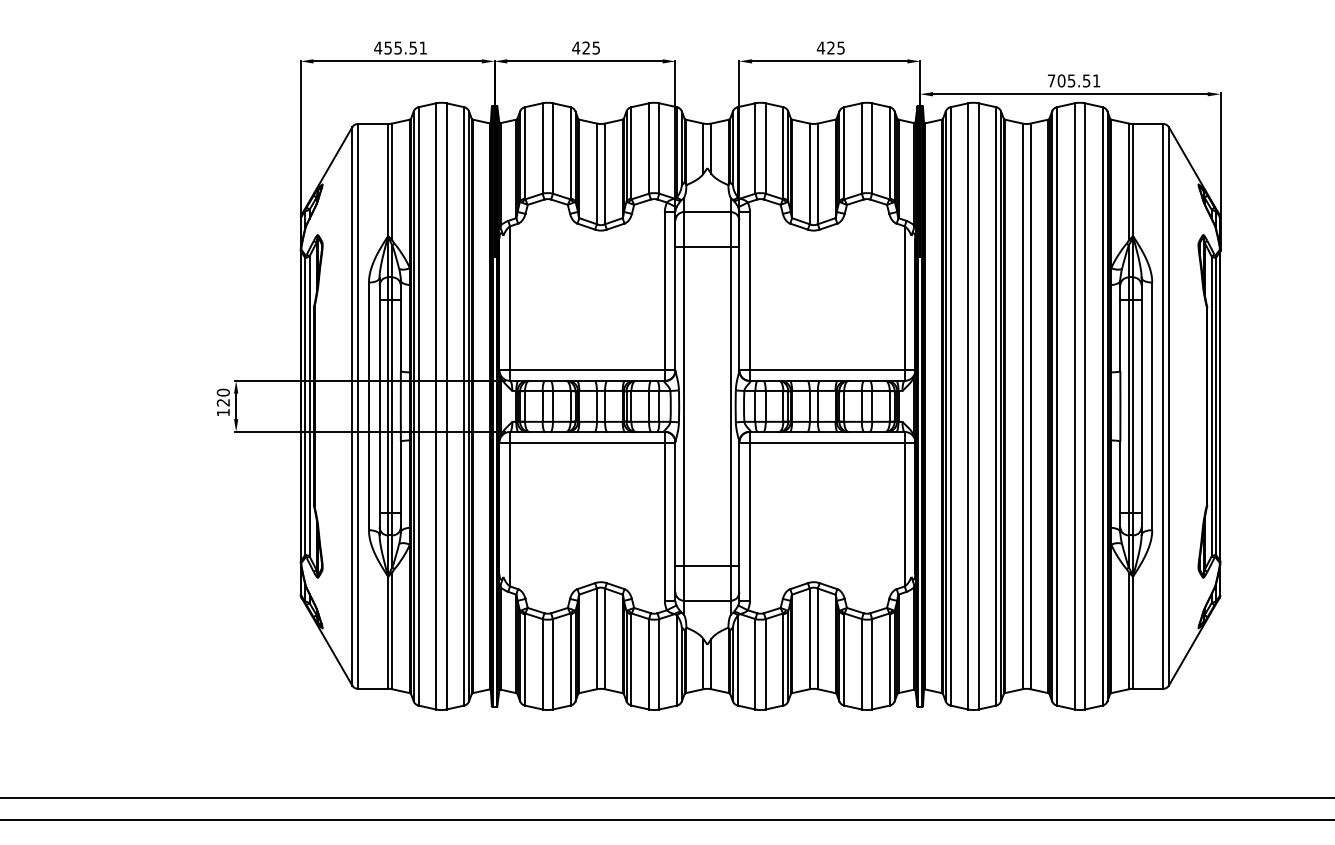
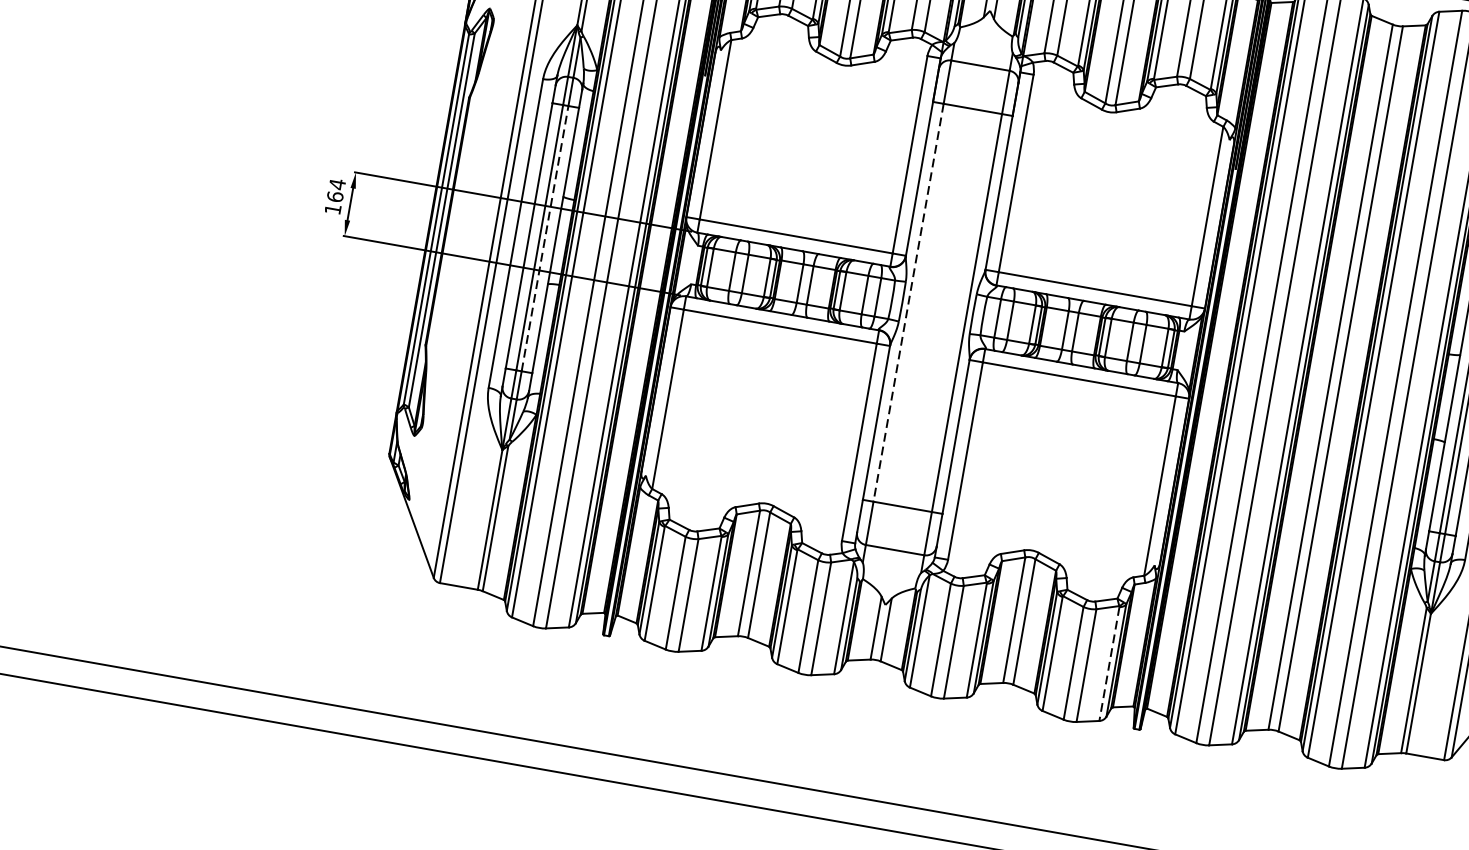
text: (222, 397) -> (335, 190), 120 -> 164
line: (392, 405) -> (545, 237), solid -> dashed
line: (684, 406) -> (909, 302), solid -> dashed
line: (889, 659) -> (1109, 663), solid -> dashed

